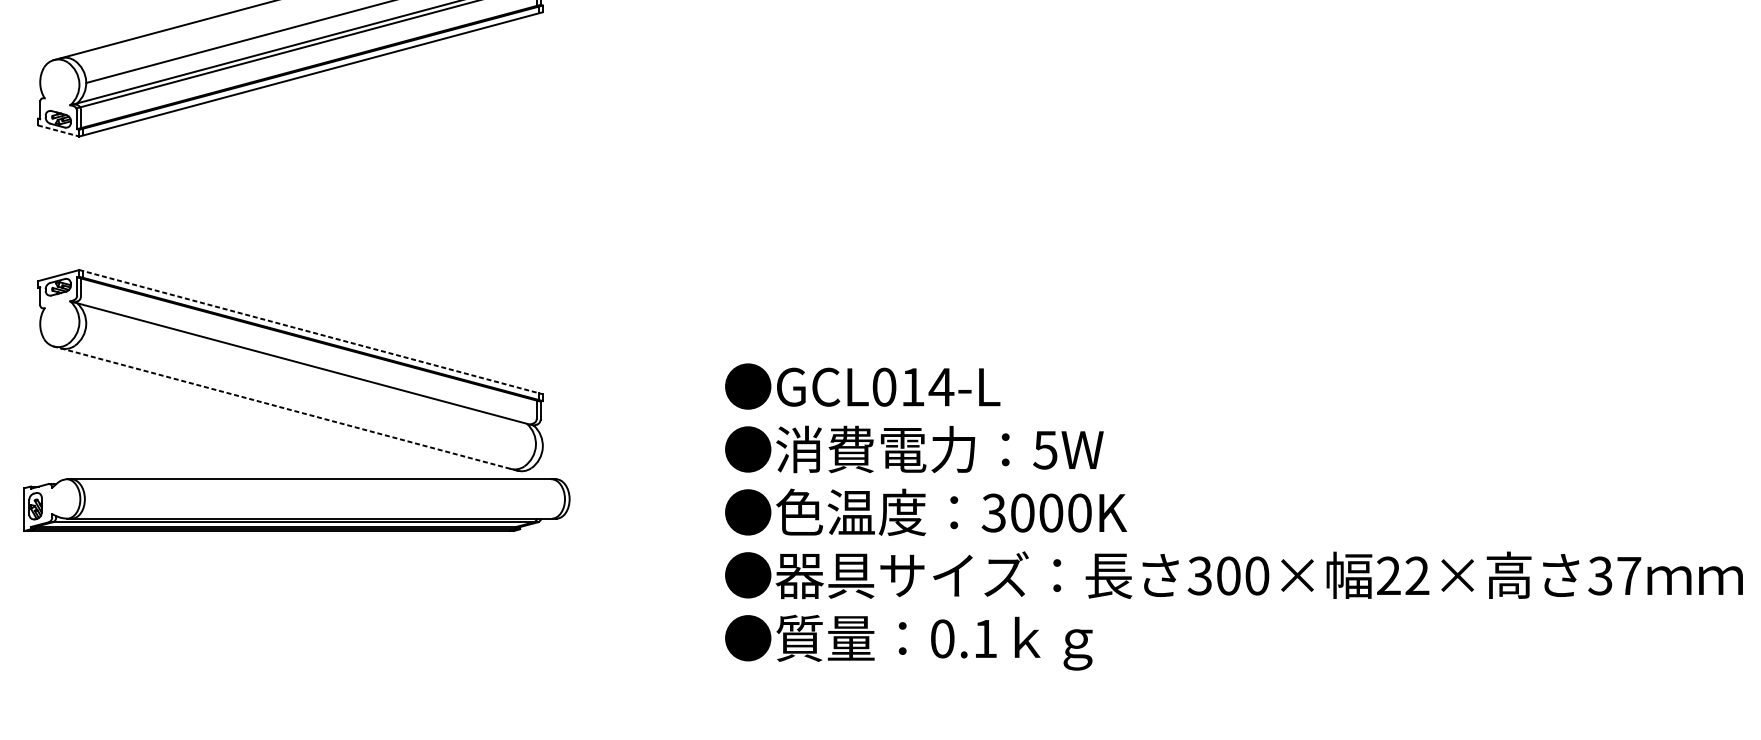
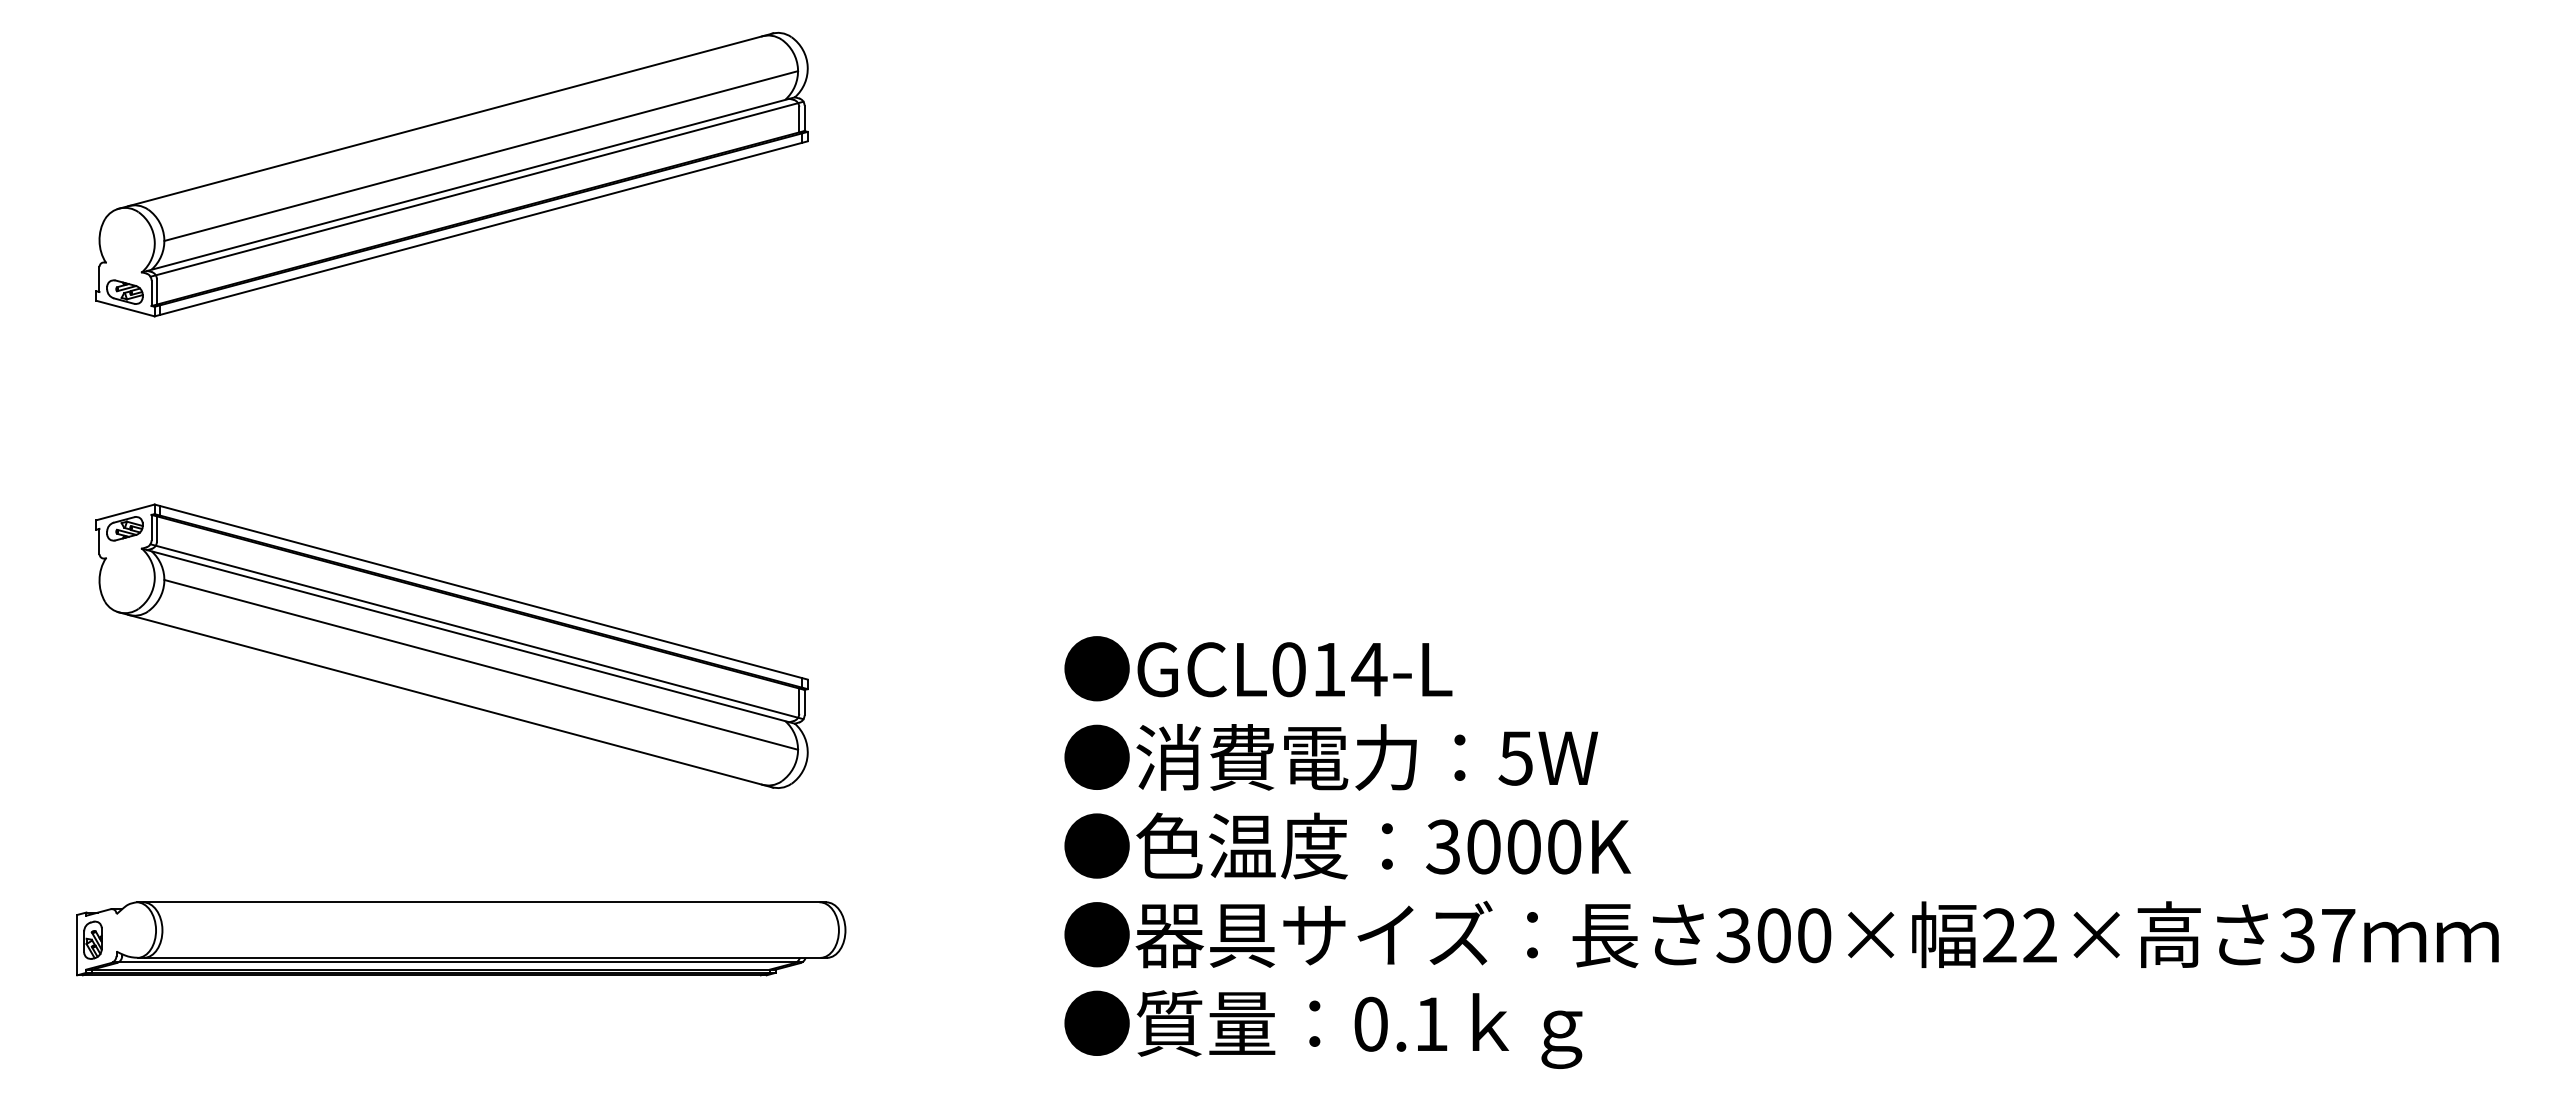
line: (59, 130) -> (126, 308), dashed -> solid
line: (311, 332) -> (481, 592), dashed -> solid
line: (307, 360) -> (476, 631), added
line: (311, 383) -> (481, 664), added
line: (285, 408) -> (445, 699), dashed -> solid
part: (297, 504) -> (461, 938), moved

